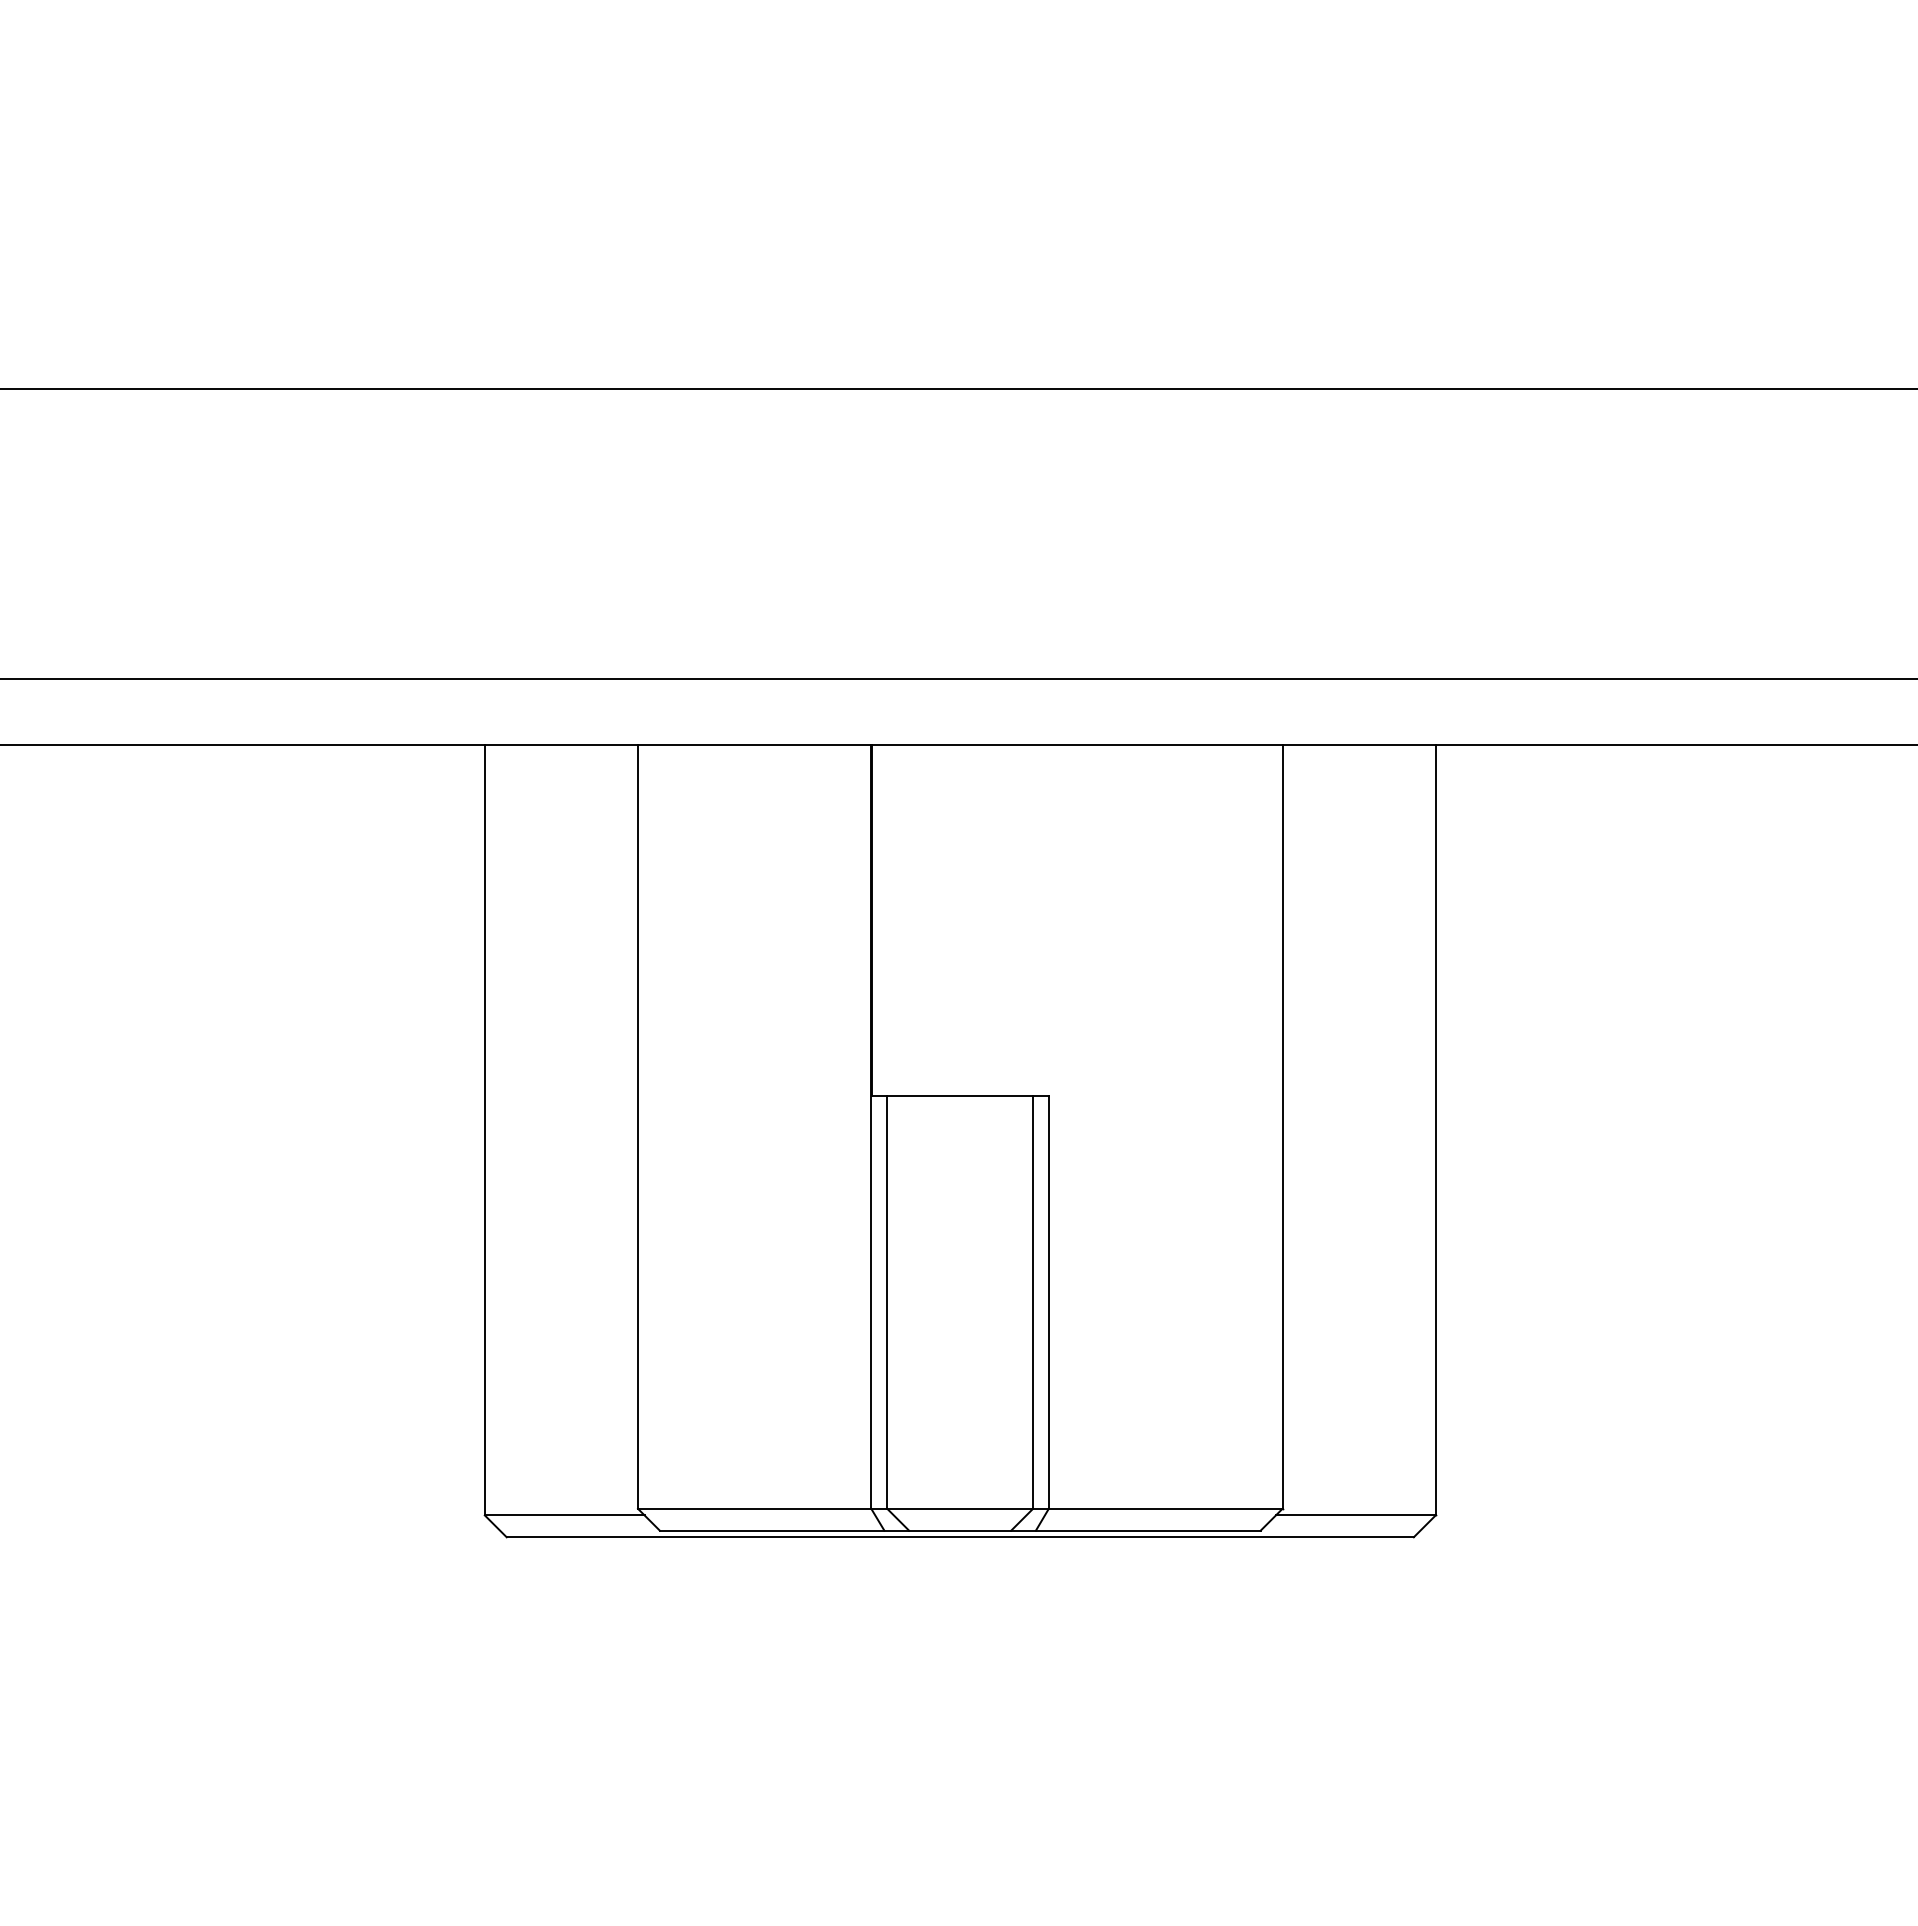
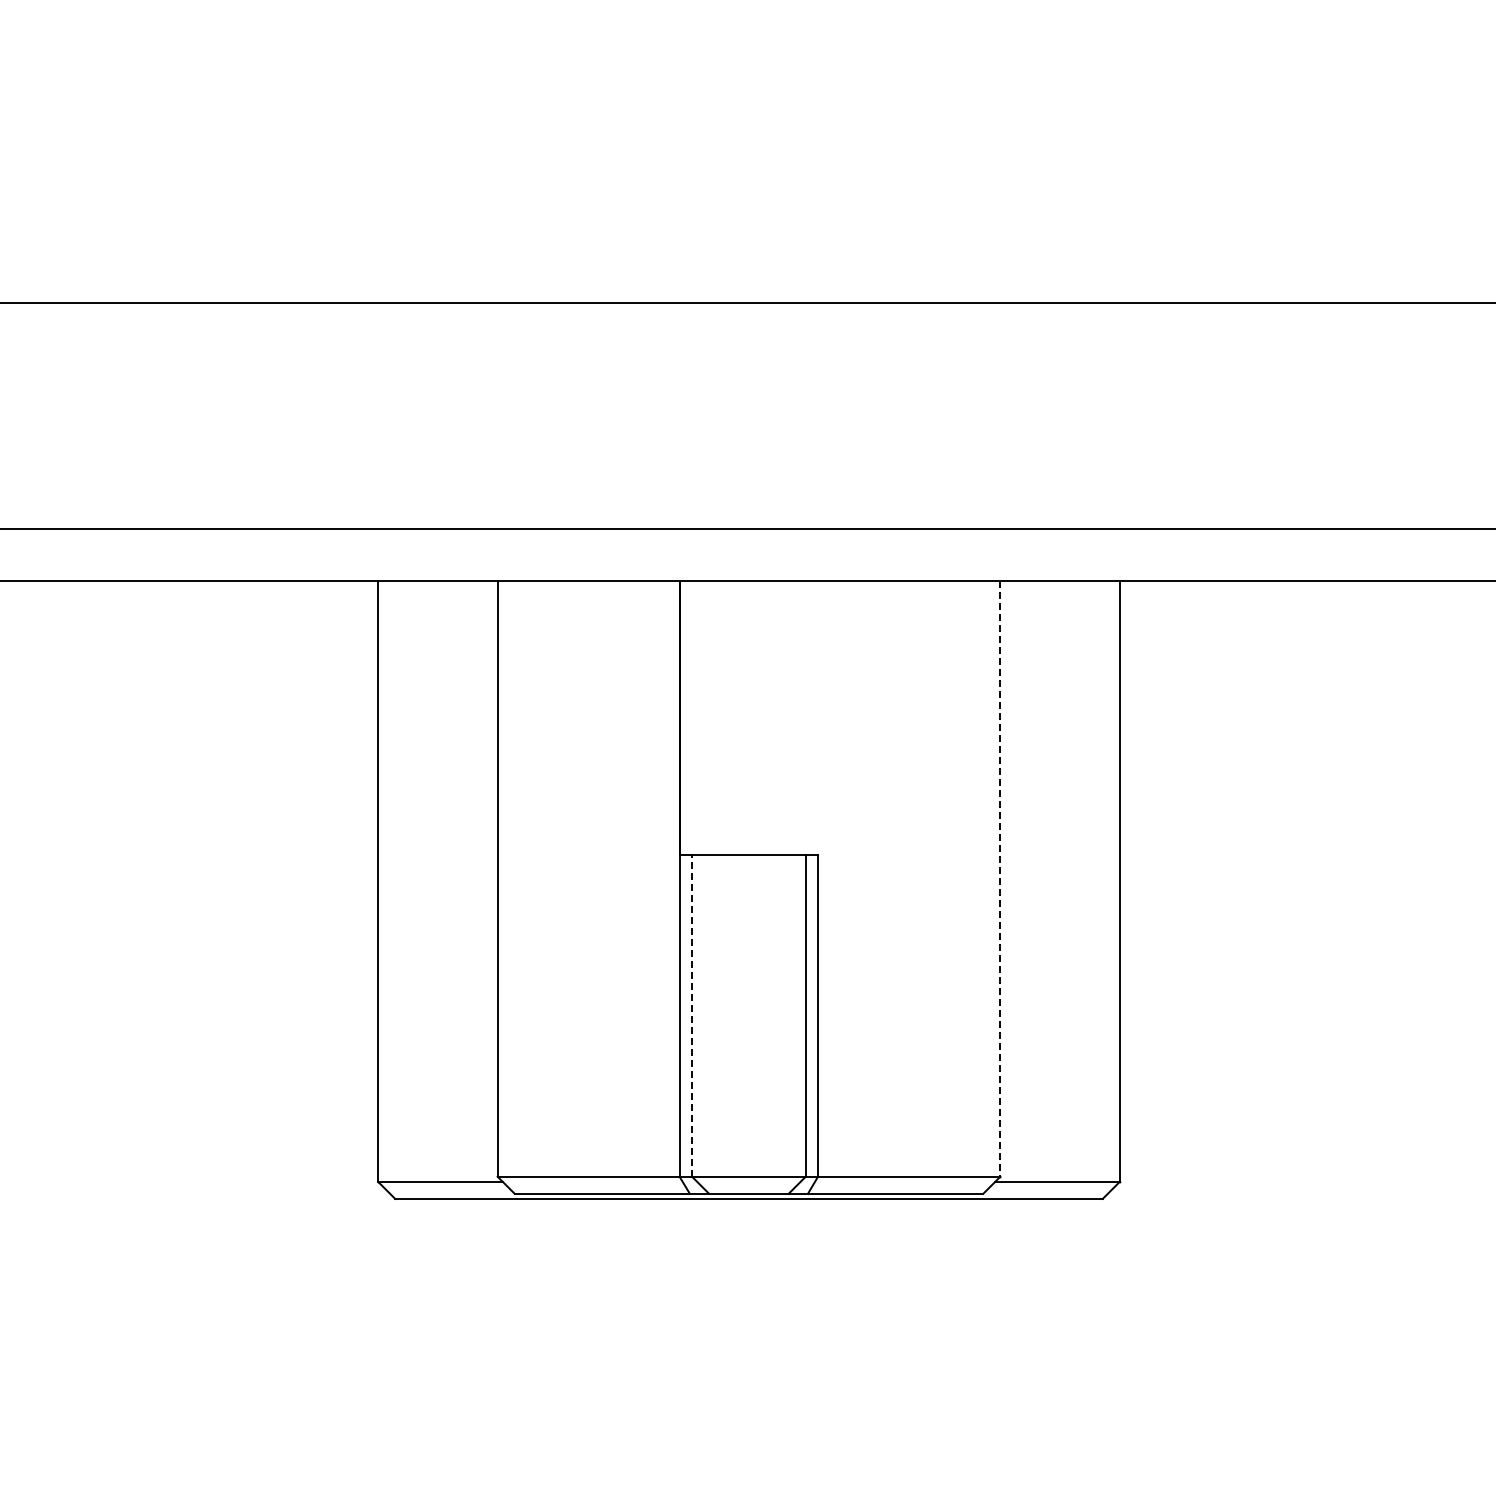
line: (1282, 1127) -> (1000, 879), solid -> dashed
line: (887, 1302) -> (692, 1015), solid -> dashed

